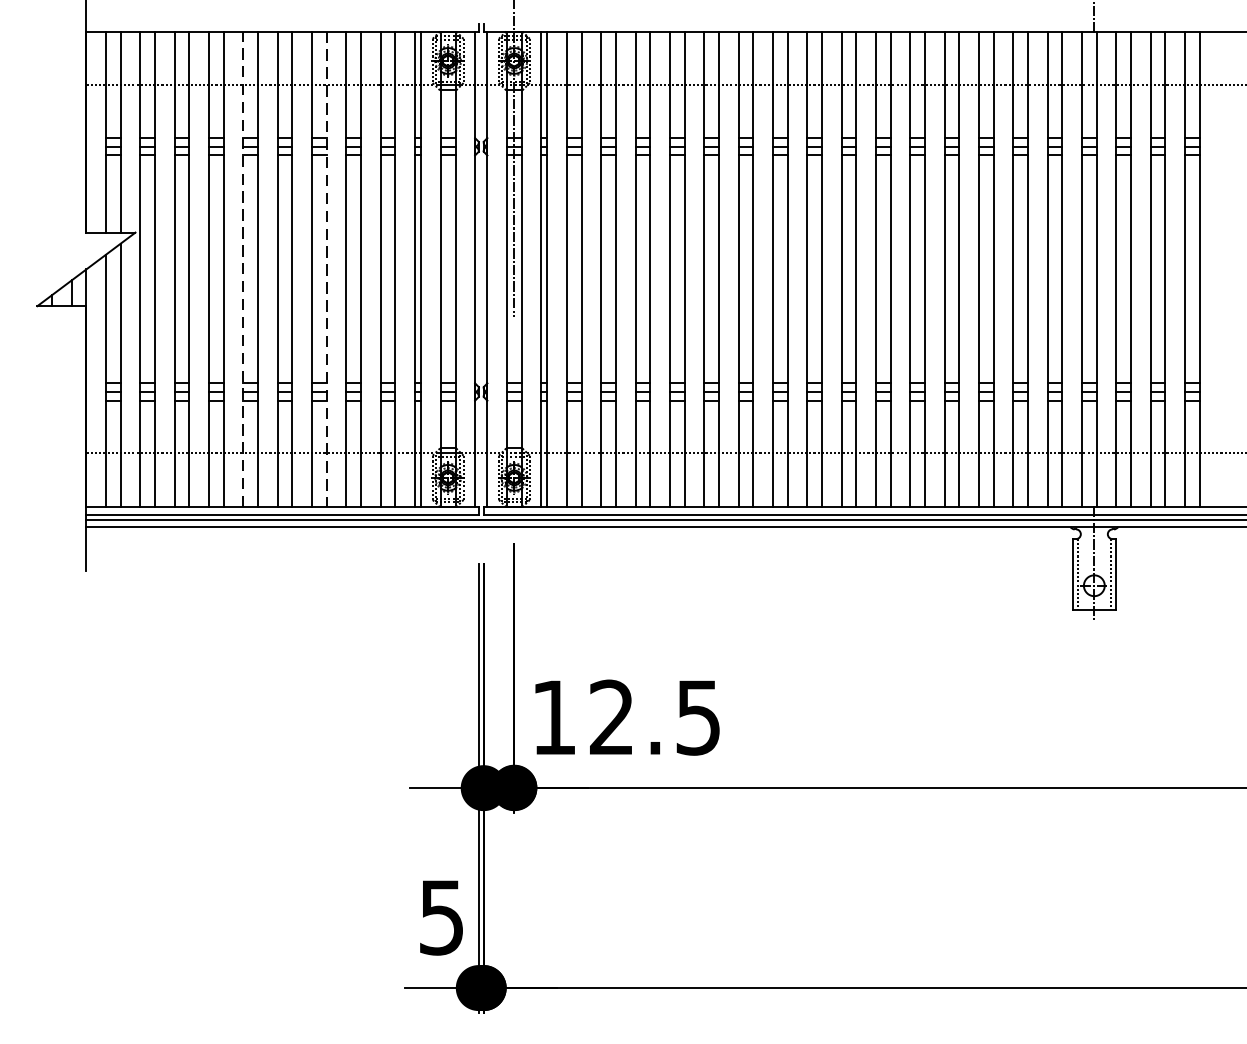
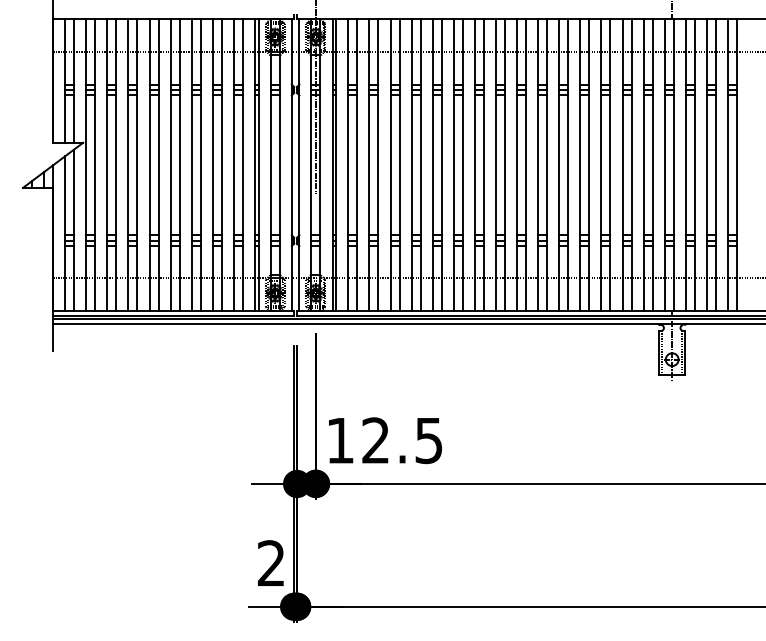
line: (243, 268) -> (149, 164), dashed -> solid
line: (326, 269) -> (200, 165), dashed -> solid
text: (440, 917) -> (270, 563), 5 -> 2

